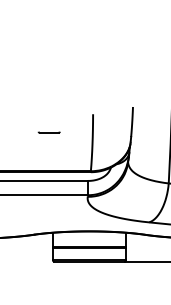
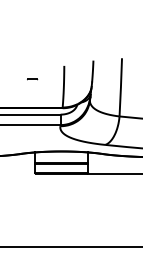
part: (49, 132) -> (32, 79), size x0.62

